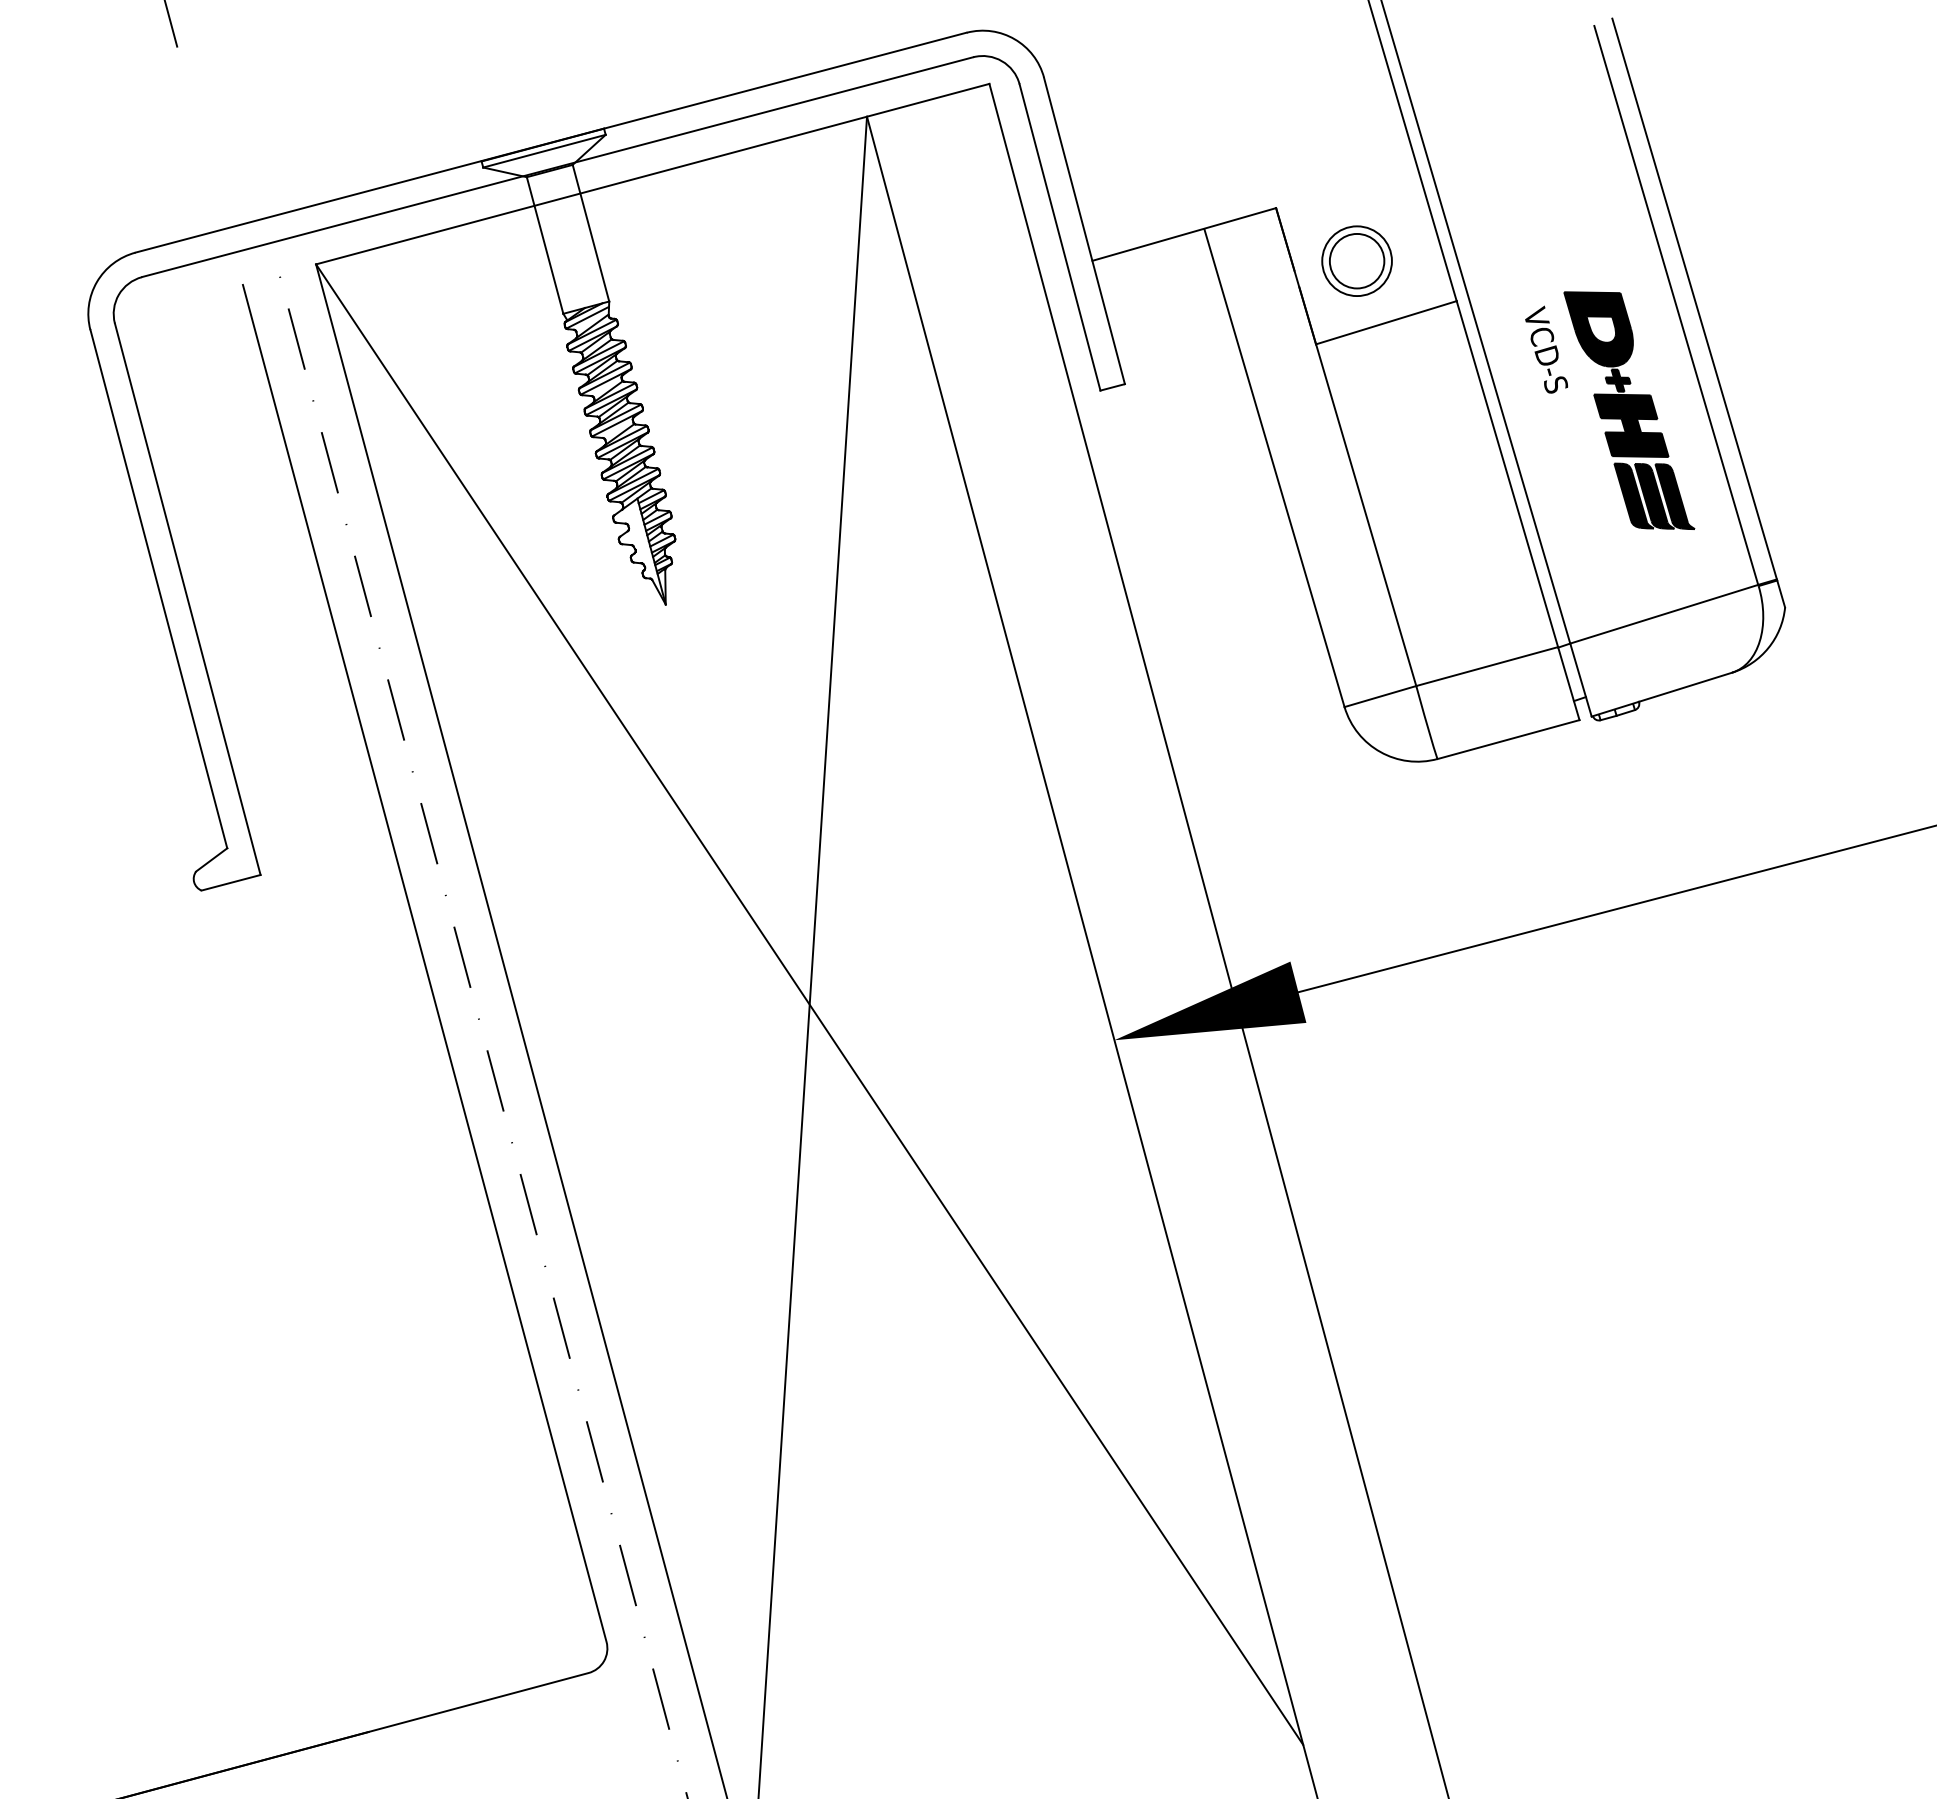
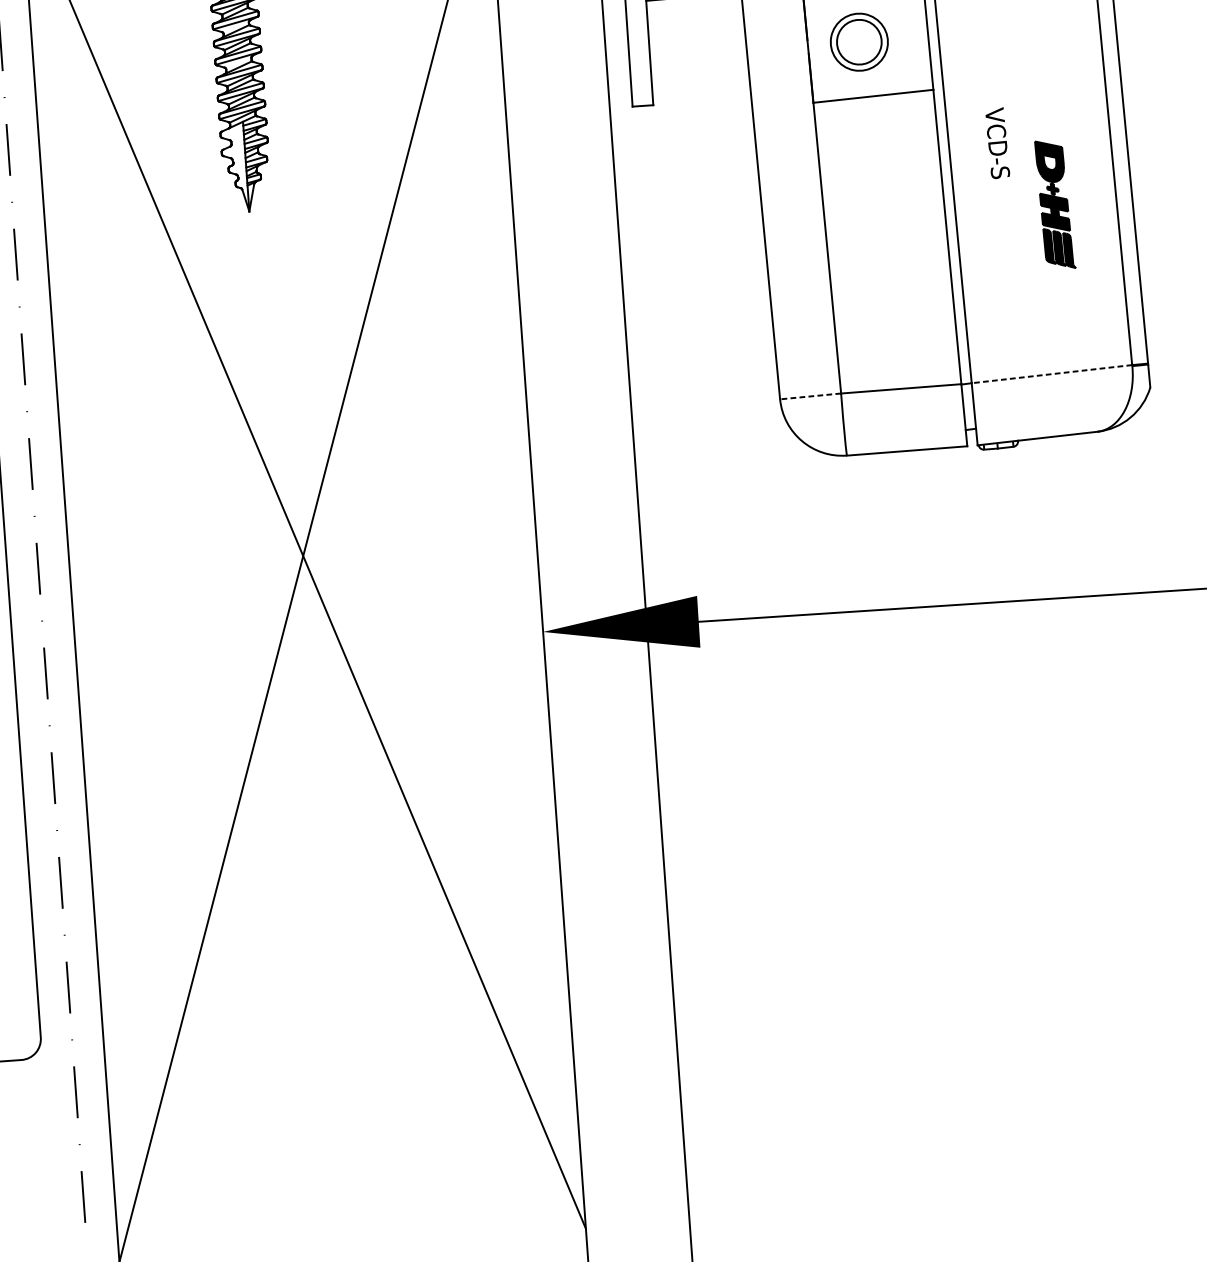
part: (1629, 410) -> (1055, 204), size x0.6
line: (1663, 614) -> (1051, 374), solid -> dashed
line: (1379, 696) -> (809, 396), solid -> dashed

